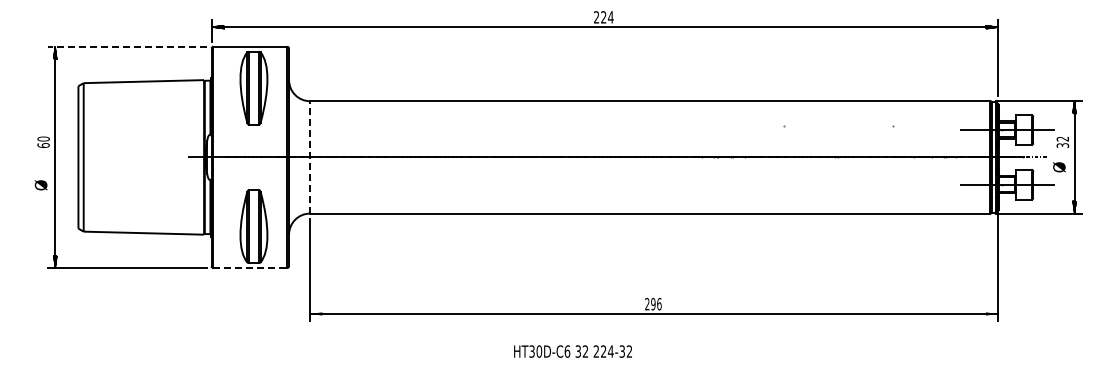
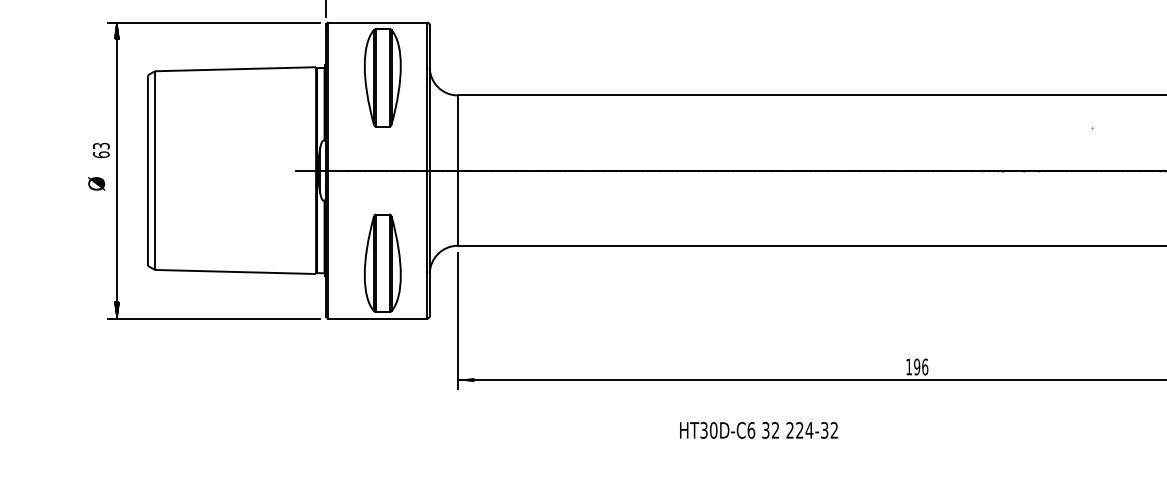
line: (127, 46) -> (213, 22), dashed -> solid
text: (43, 138) -> (101, 145), 60 -> 63
line: (310, 156) -> (458, 169), dashed -> solid
text: (40, 185) -> (95, 184), moved
line: (250, 267) -> (378, 317), dashed -> solid
text: (647, 304) -> (909, 367), 296 -> 196
text: (572, 351) -> (758, 430), moved

